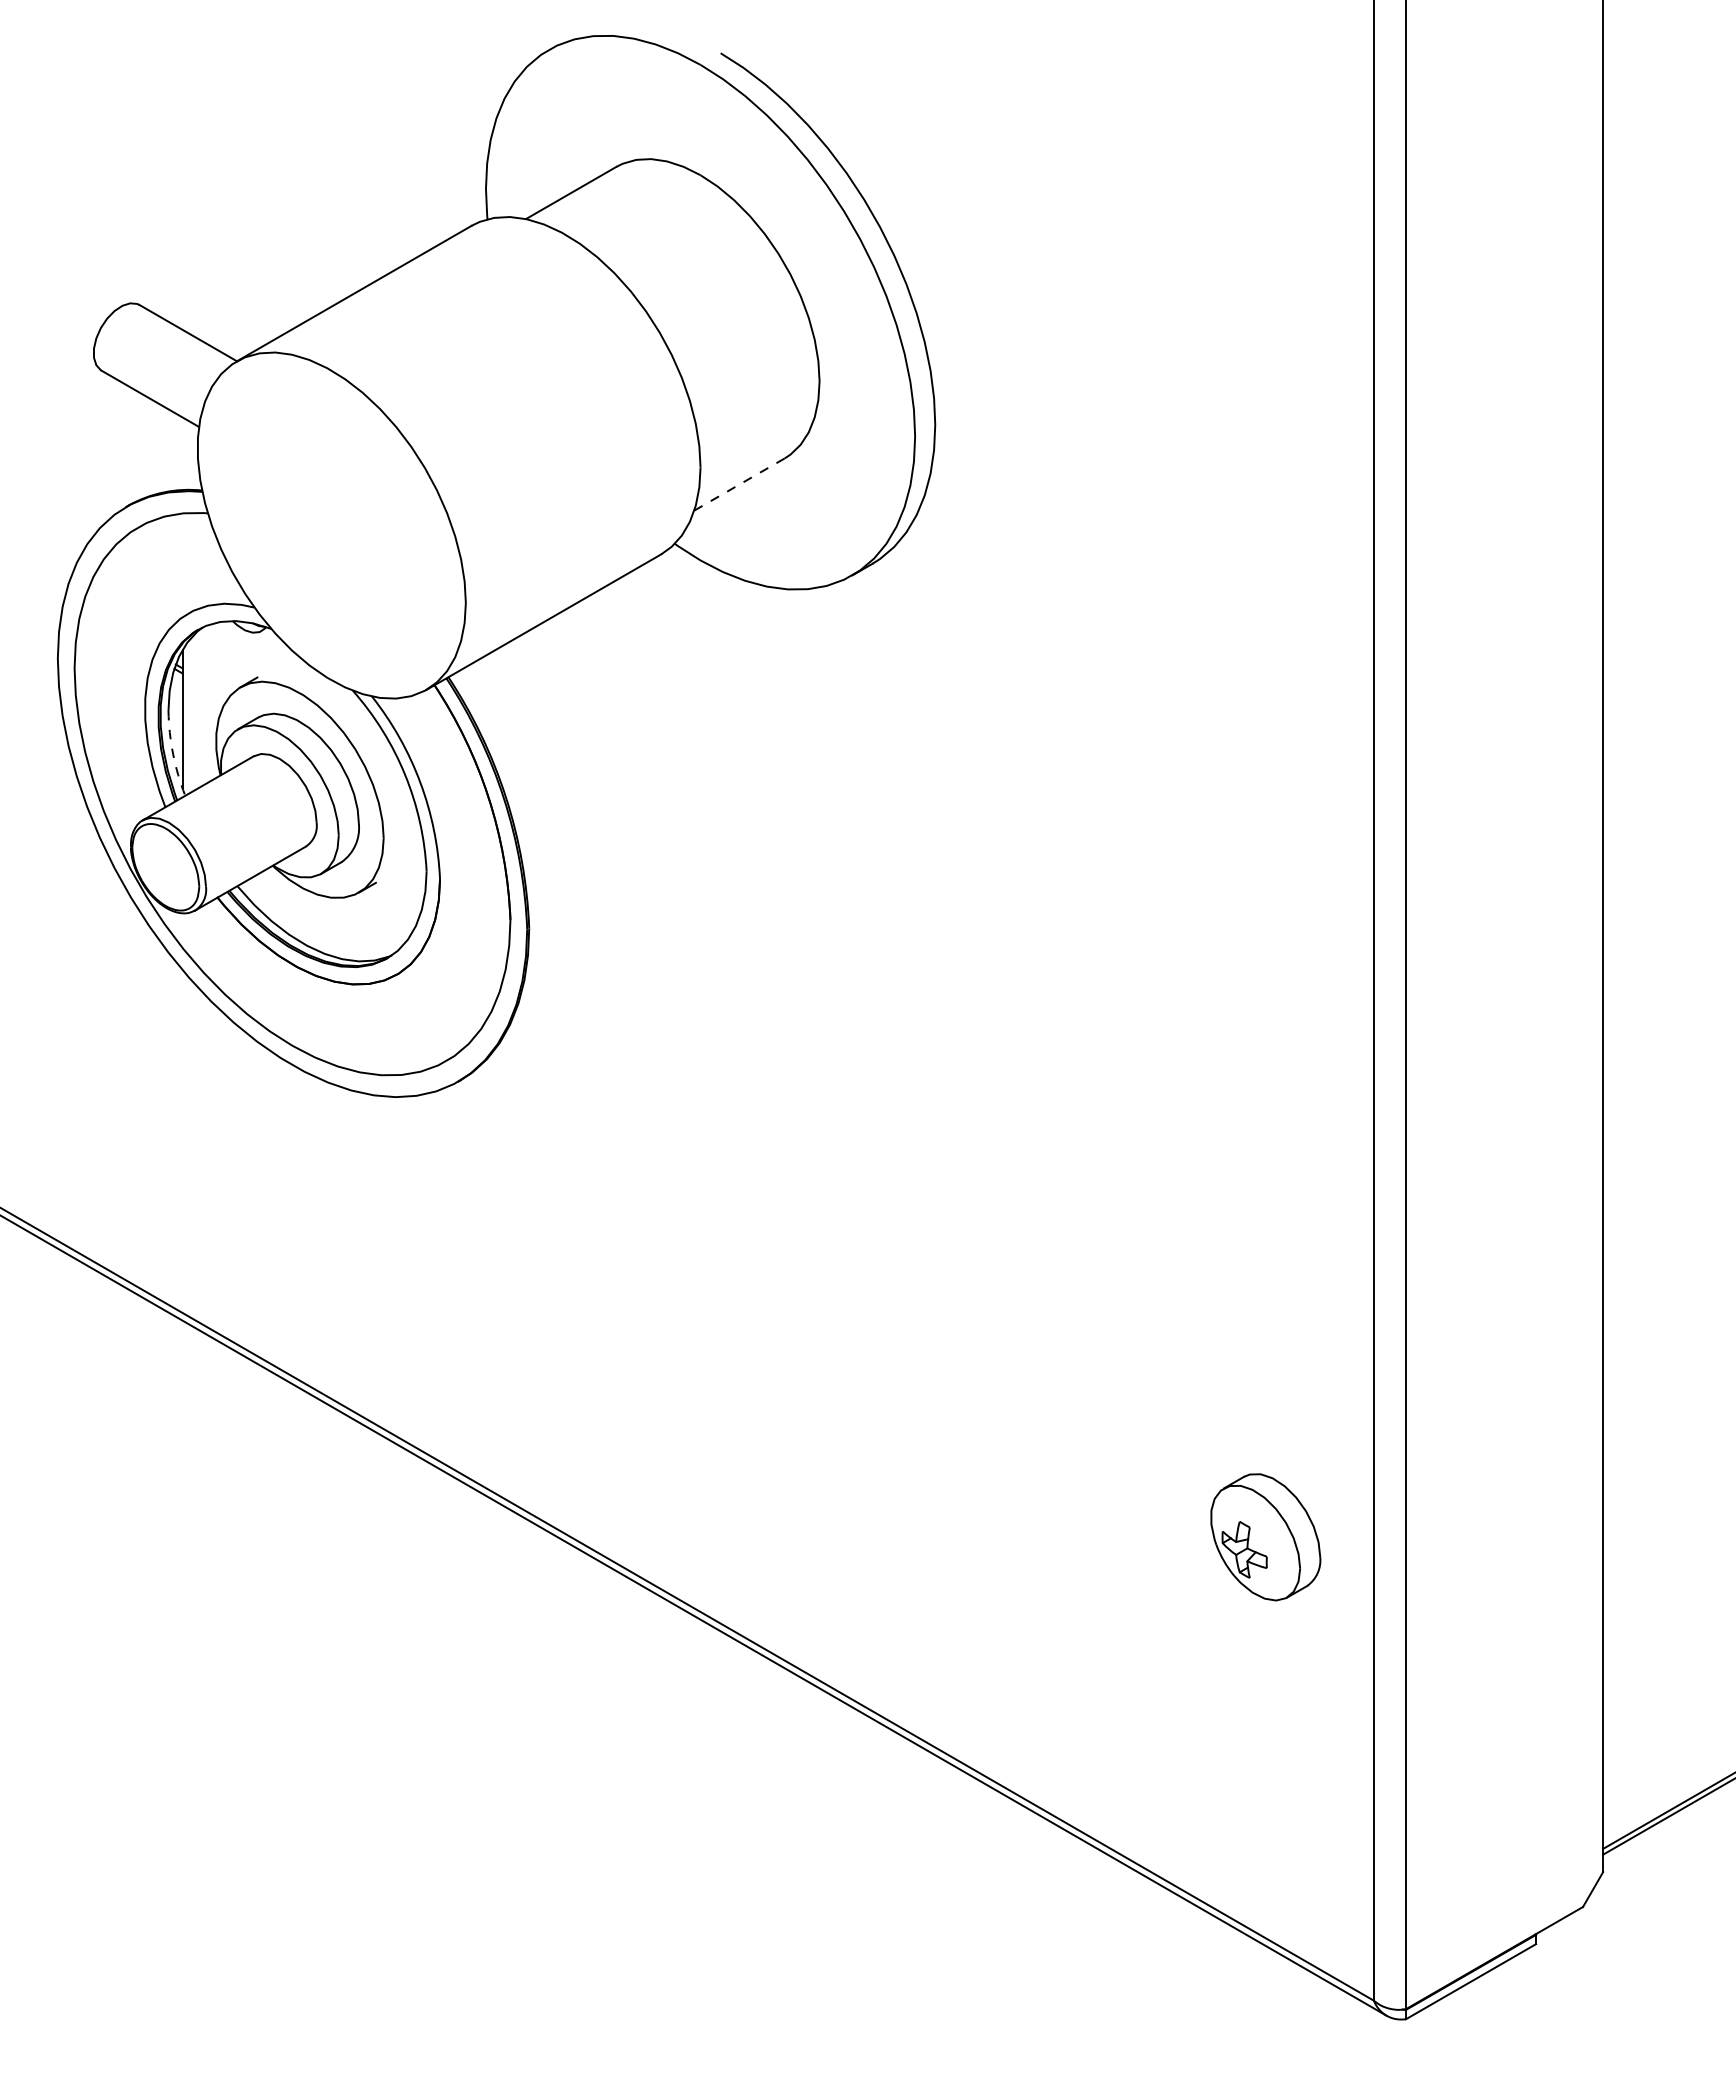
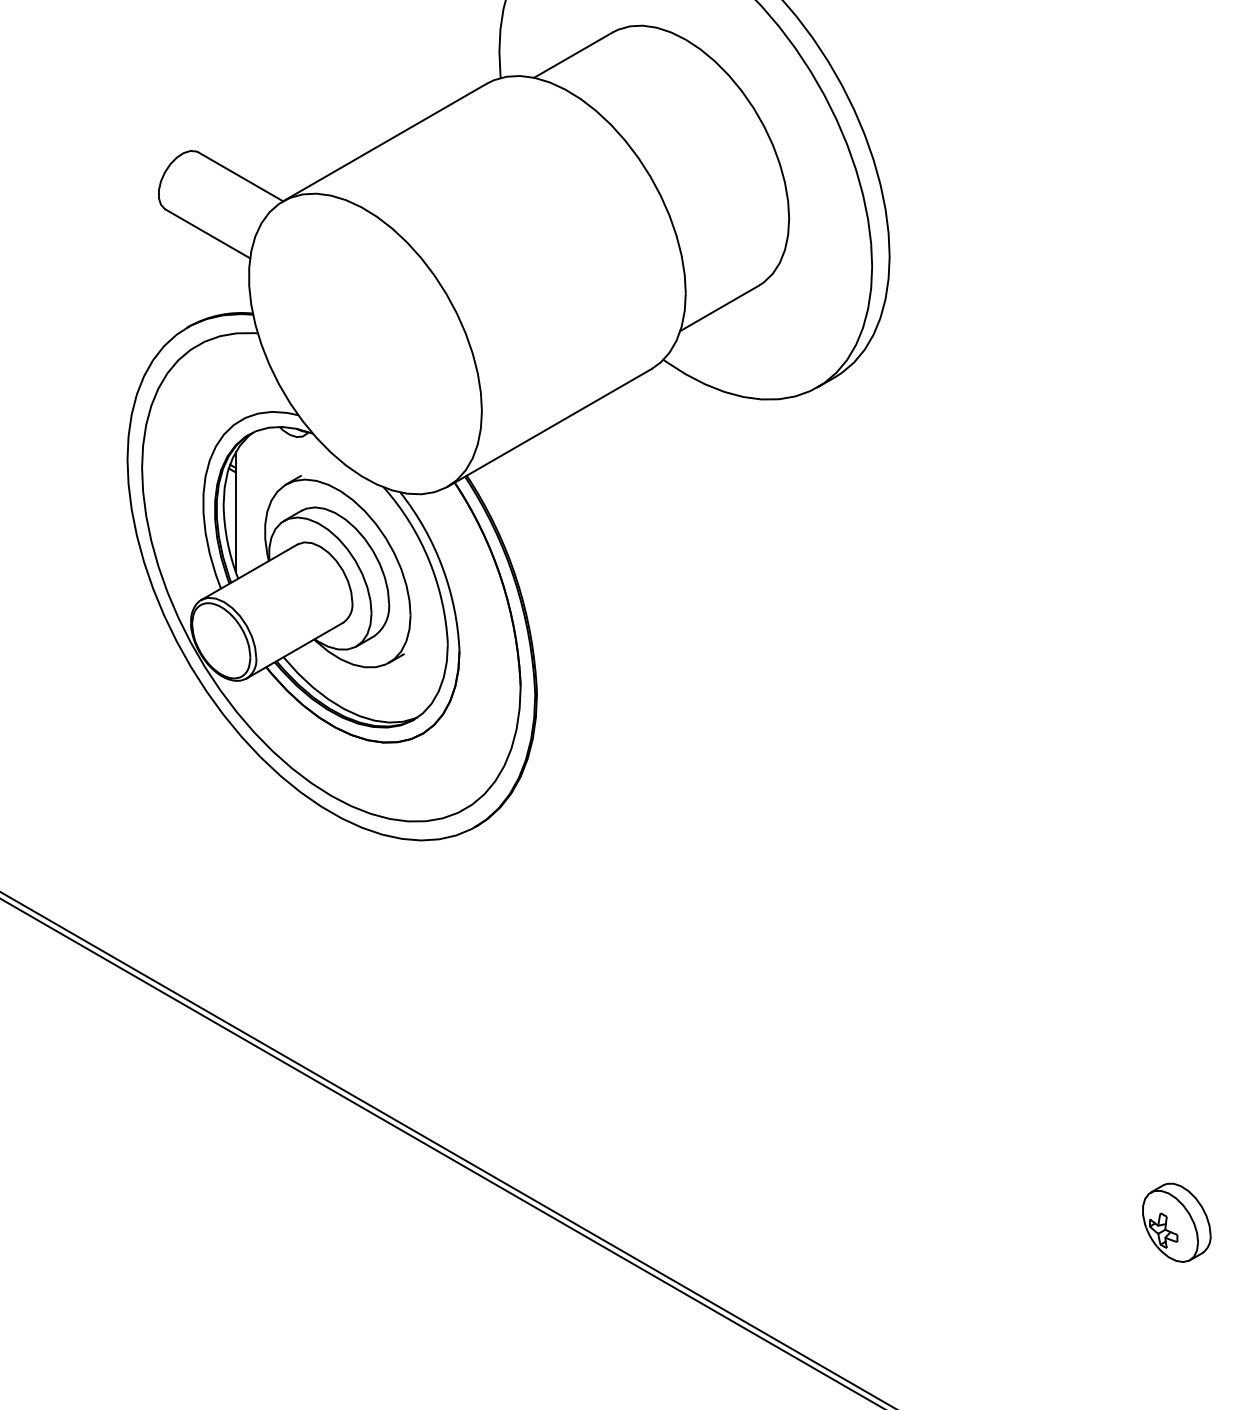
line: (739, 484) -> (719, 308), dashed -> solid
arc: (173, 754) -> (227, 542), dashed -> solid
part: (1265, 1537) -> (1176, 1222), size x0.71

